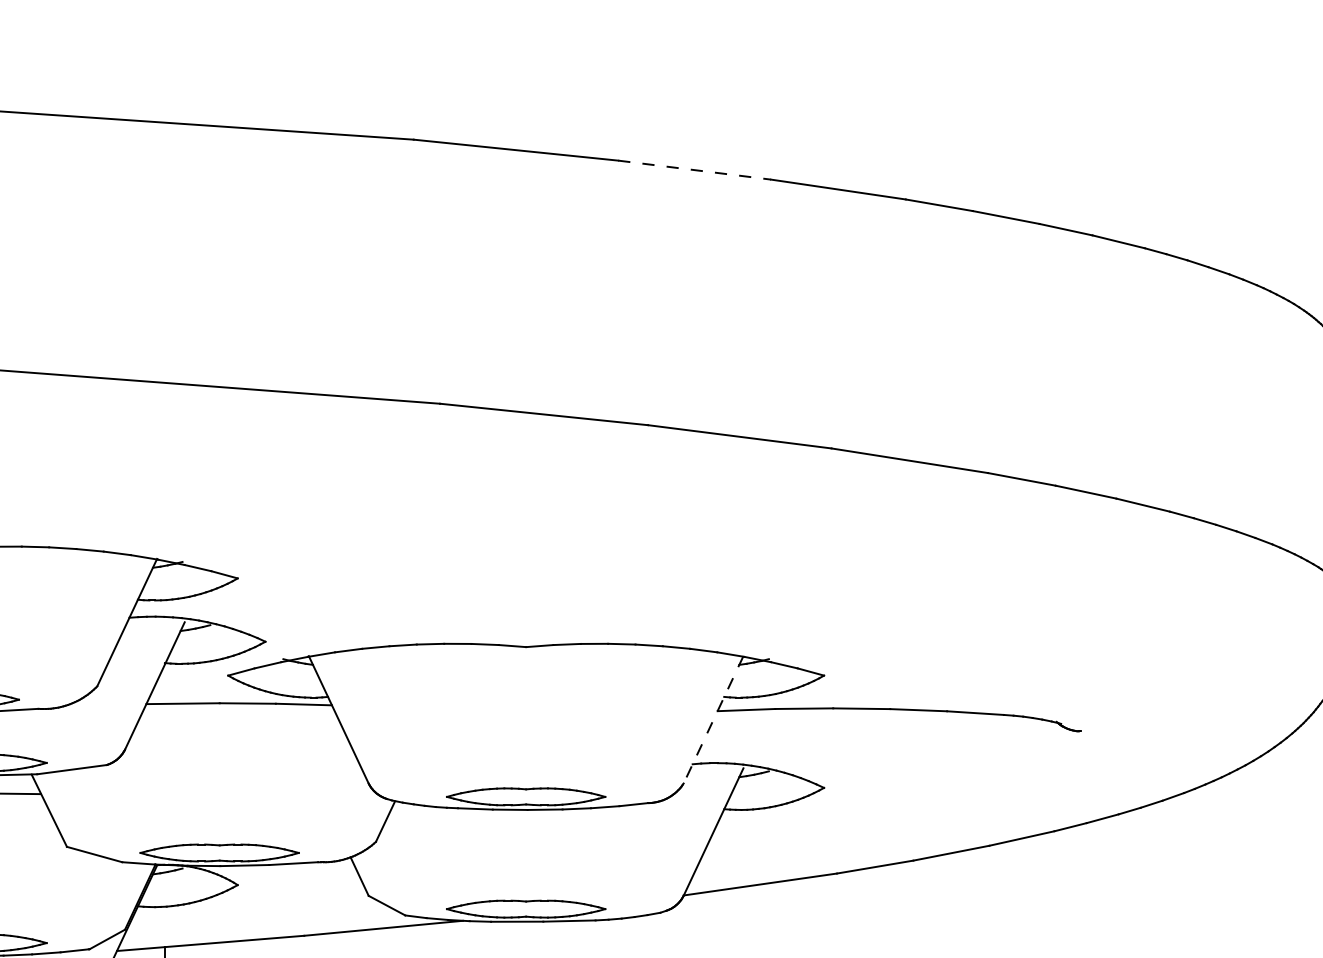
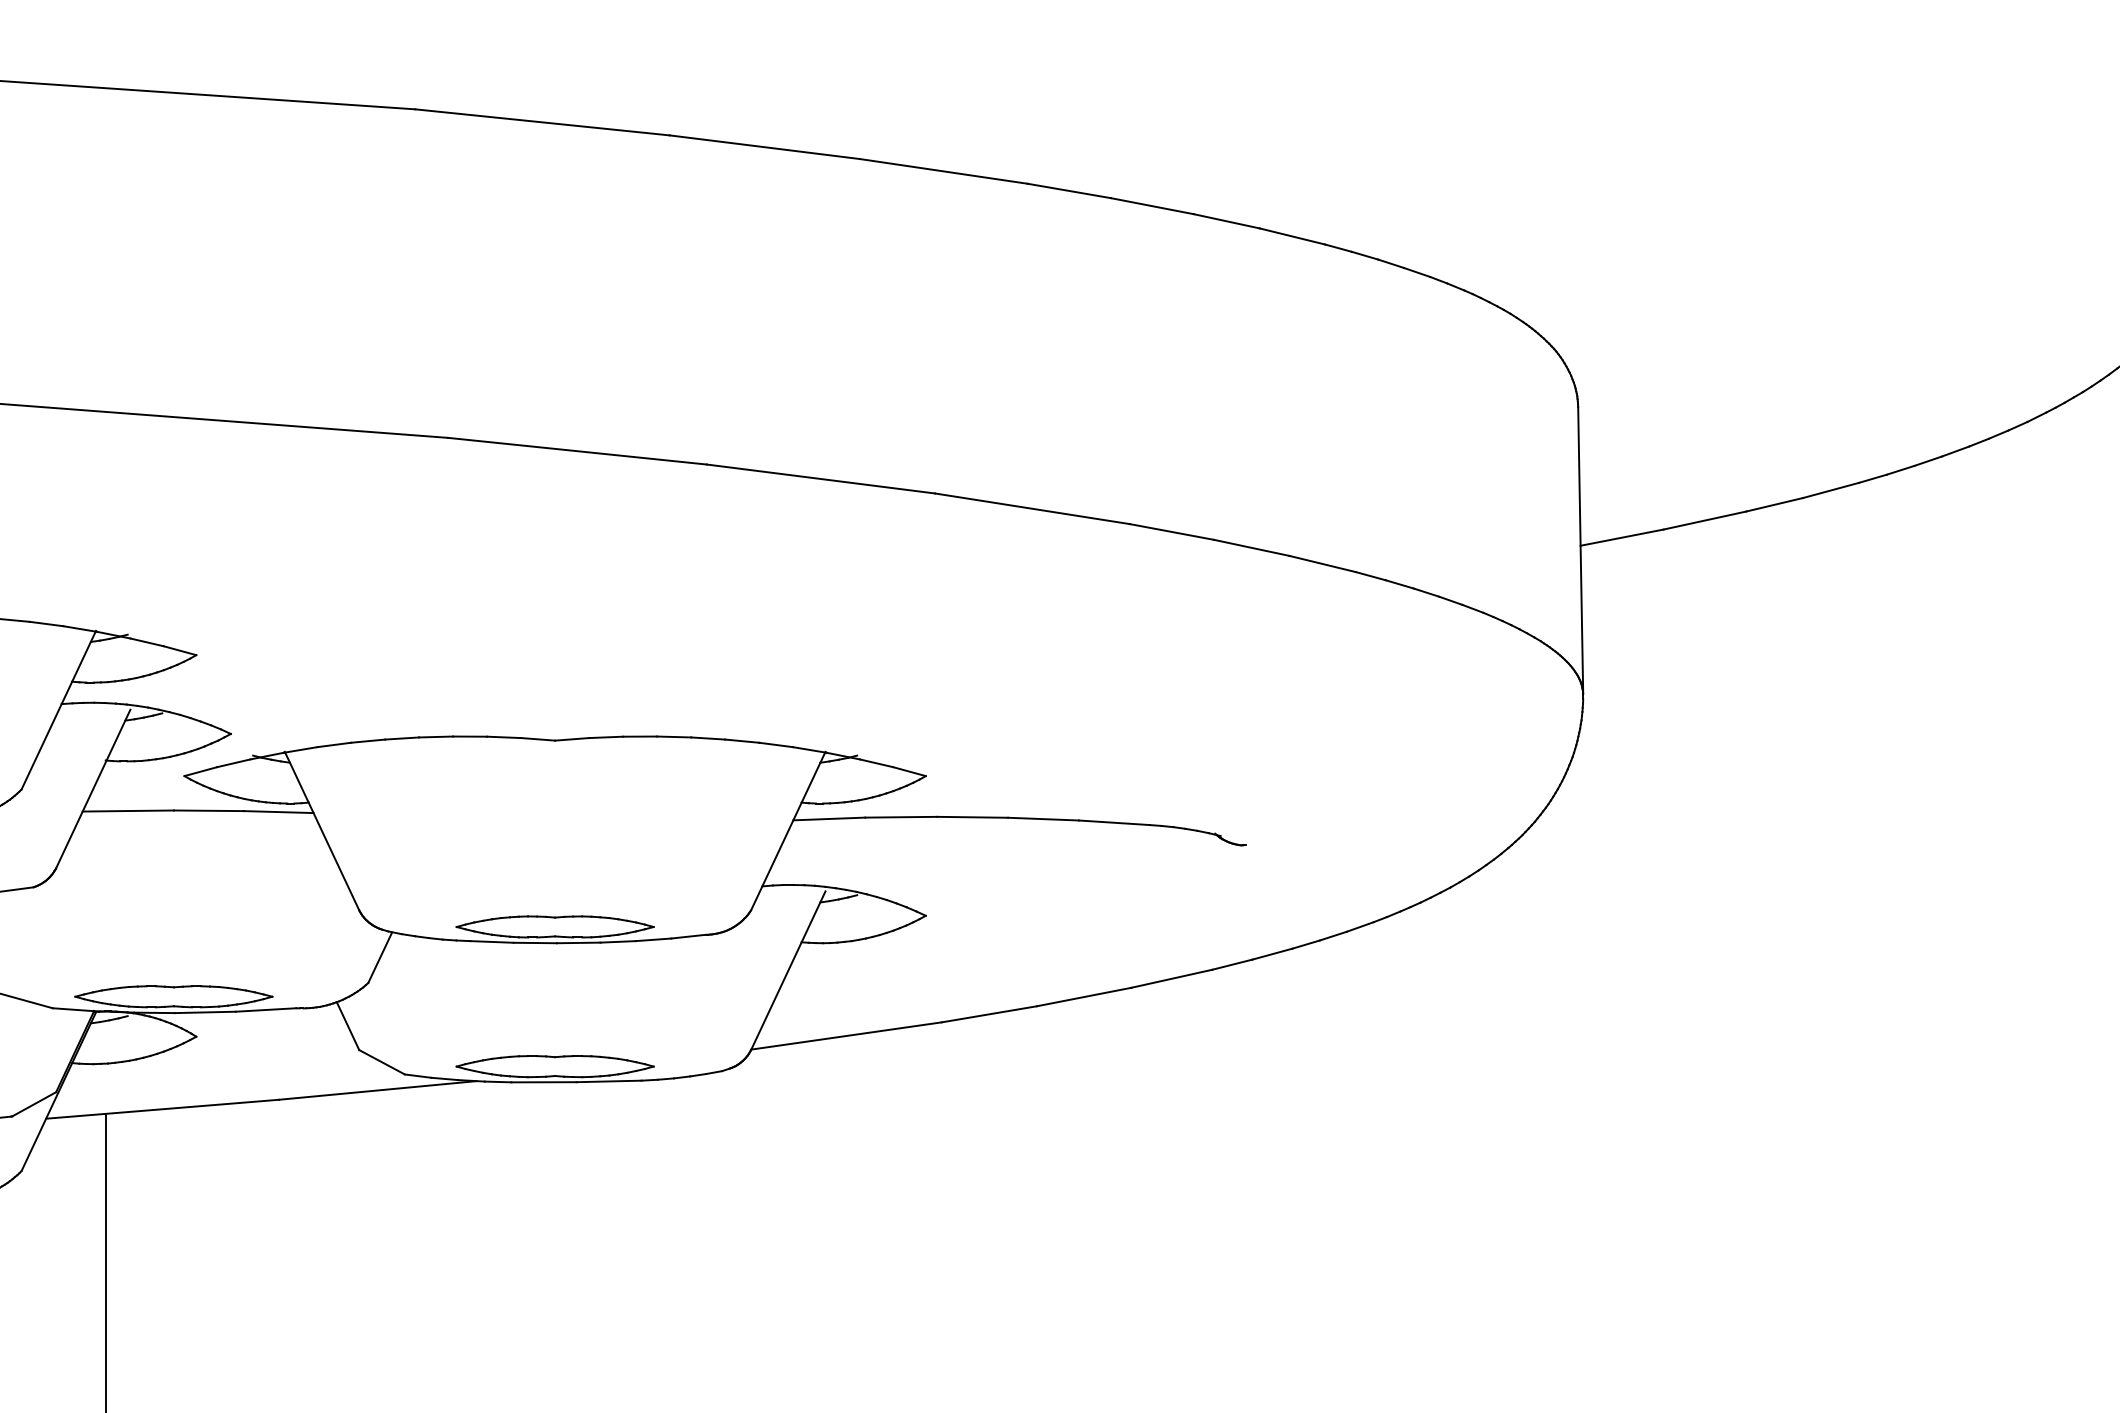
line: (694, 170) -> (764, 147), dashed -> solid
line: (713, 720) -> (788, 831), dashed -> solid

